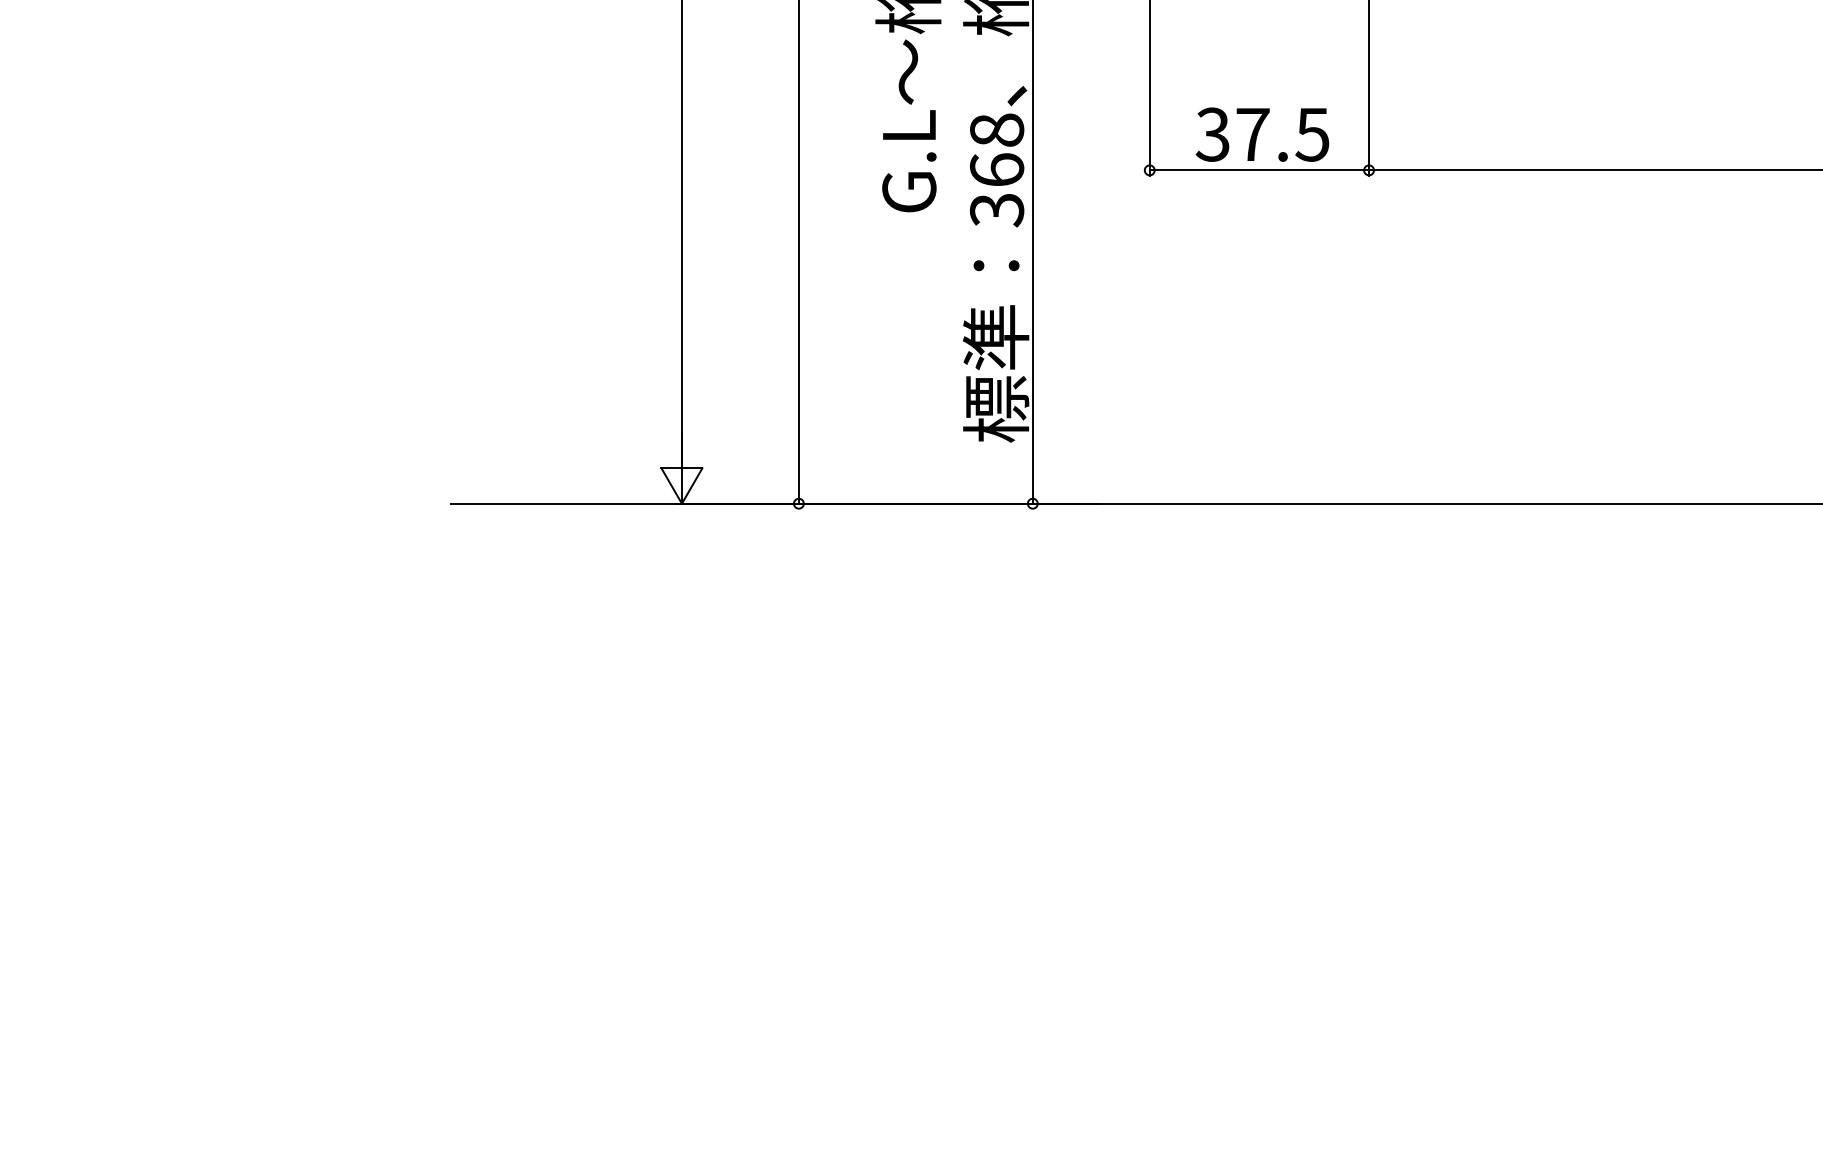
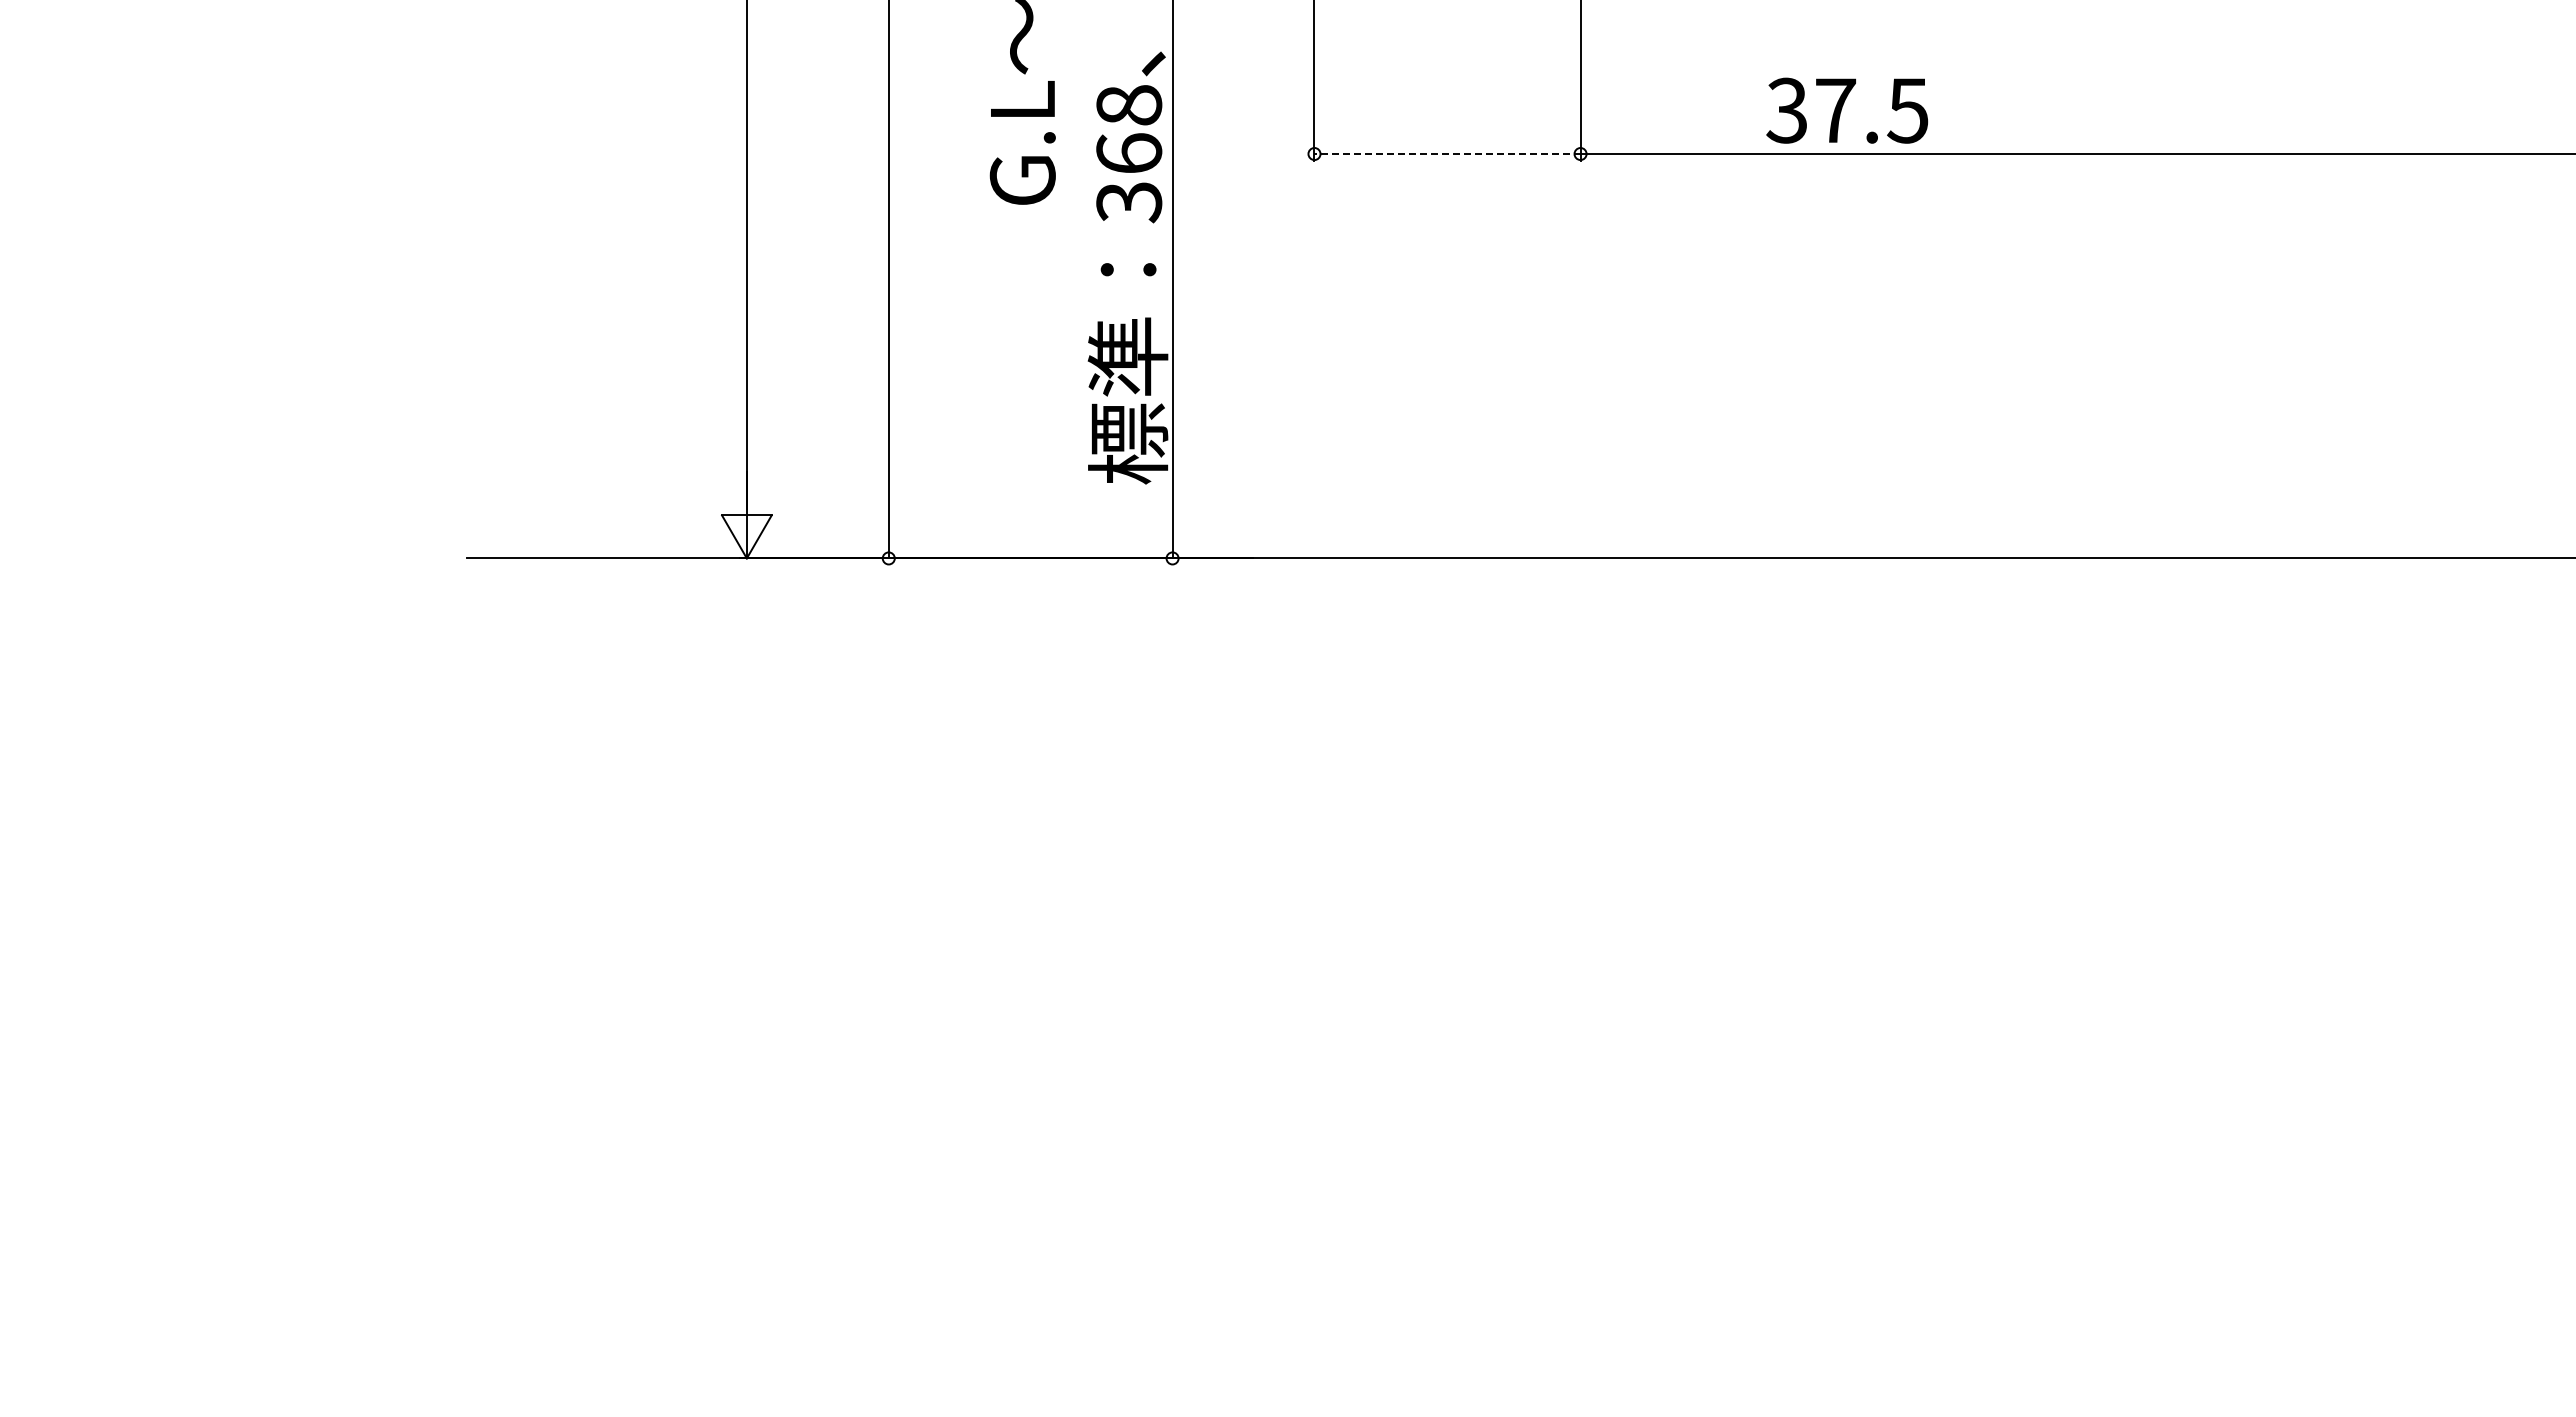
text: (1262, 134) -> (1847, 110), moved
line: (1259, 170) -> (1447, 154), solid -> dashed

